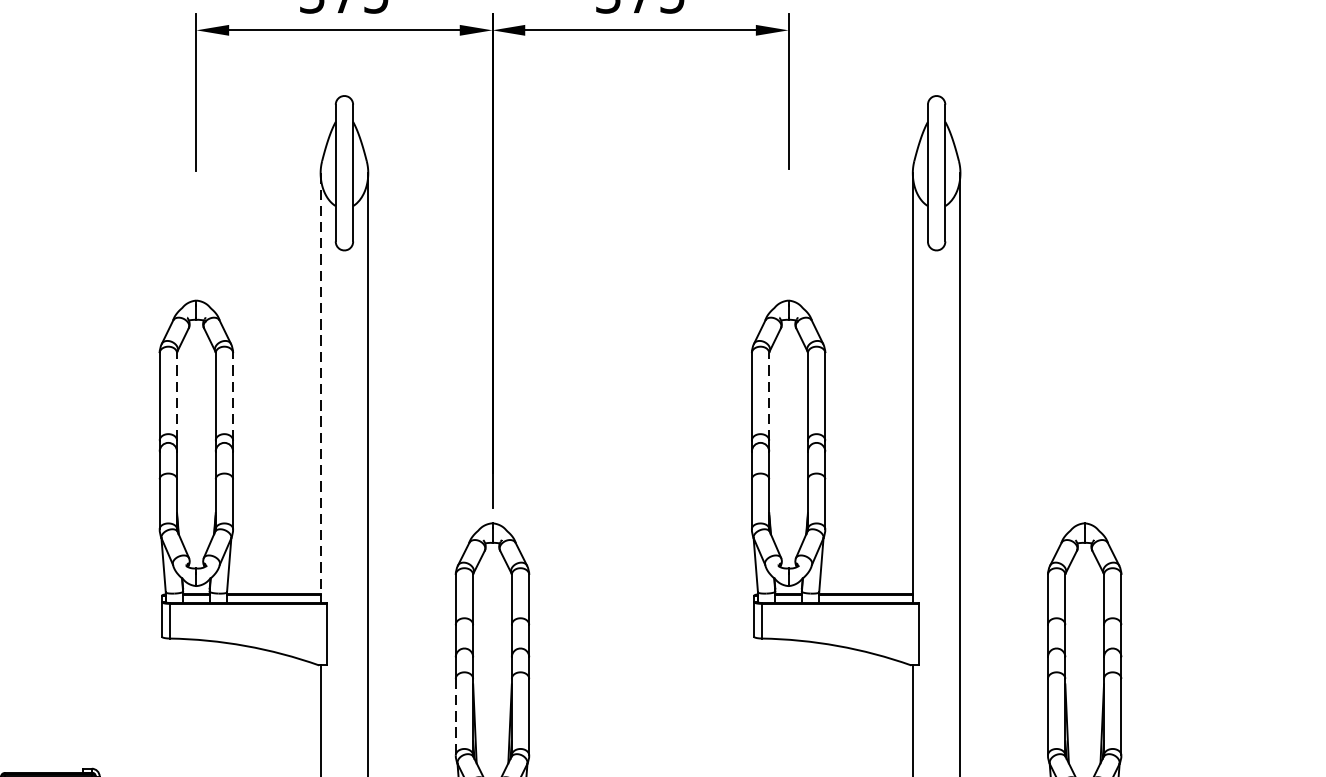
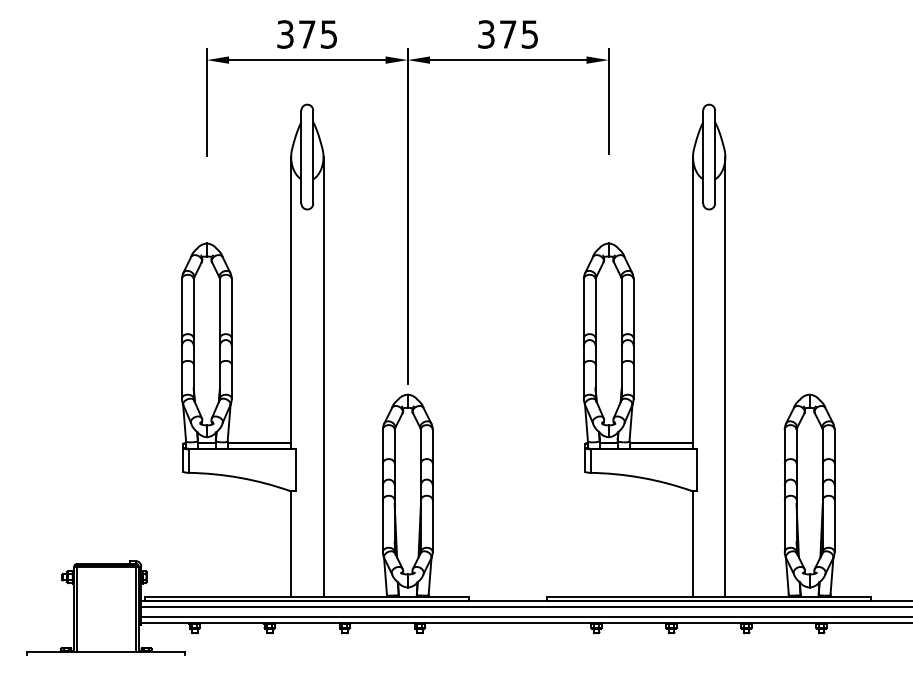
line: (321, 387) -> (291, 302), dashed -> solid
line: (176, 396) -> (193, 308), dashed -> solid
line: (232, 396) -> (231, 308), dashed -> solid
line: (769, 396) -> (595, 308), dashed -> solid
line: (455, 717) -> (382, 526), dashed -> solid

